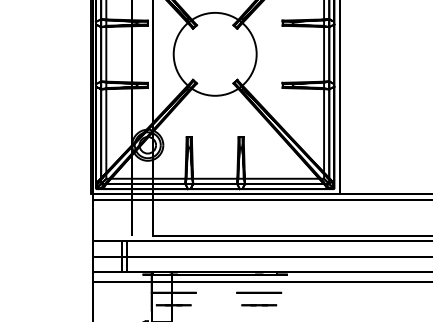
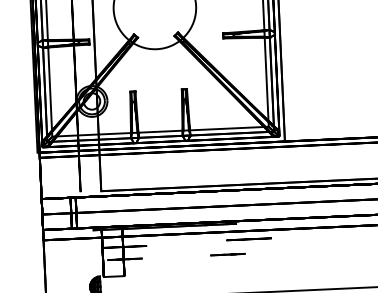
circle: (259, 292) -> (249, 238), moved
line: (259, 305) -> (228, 254), moved

